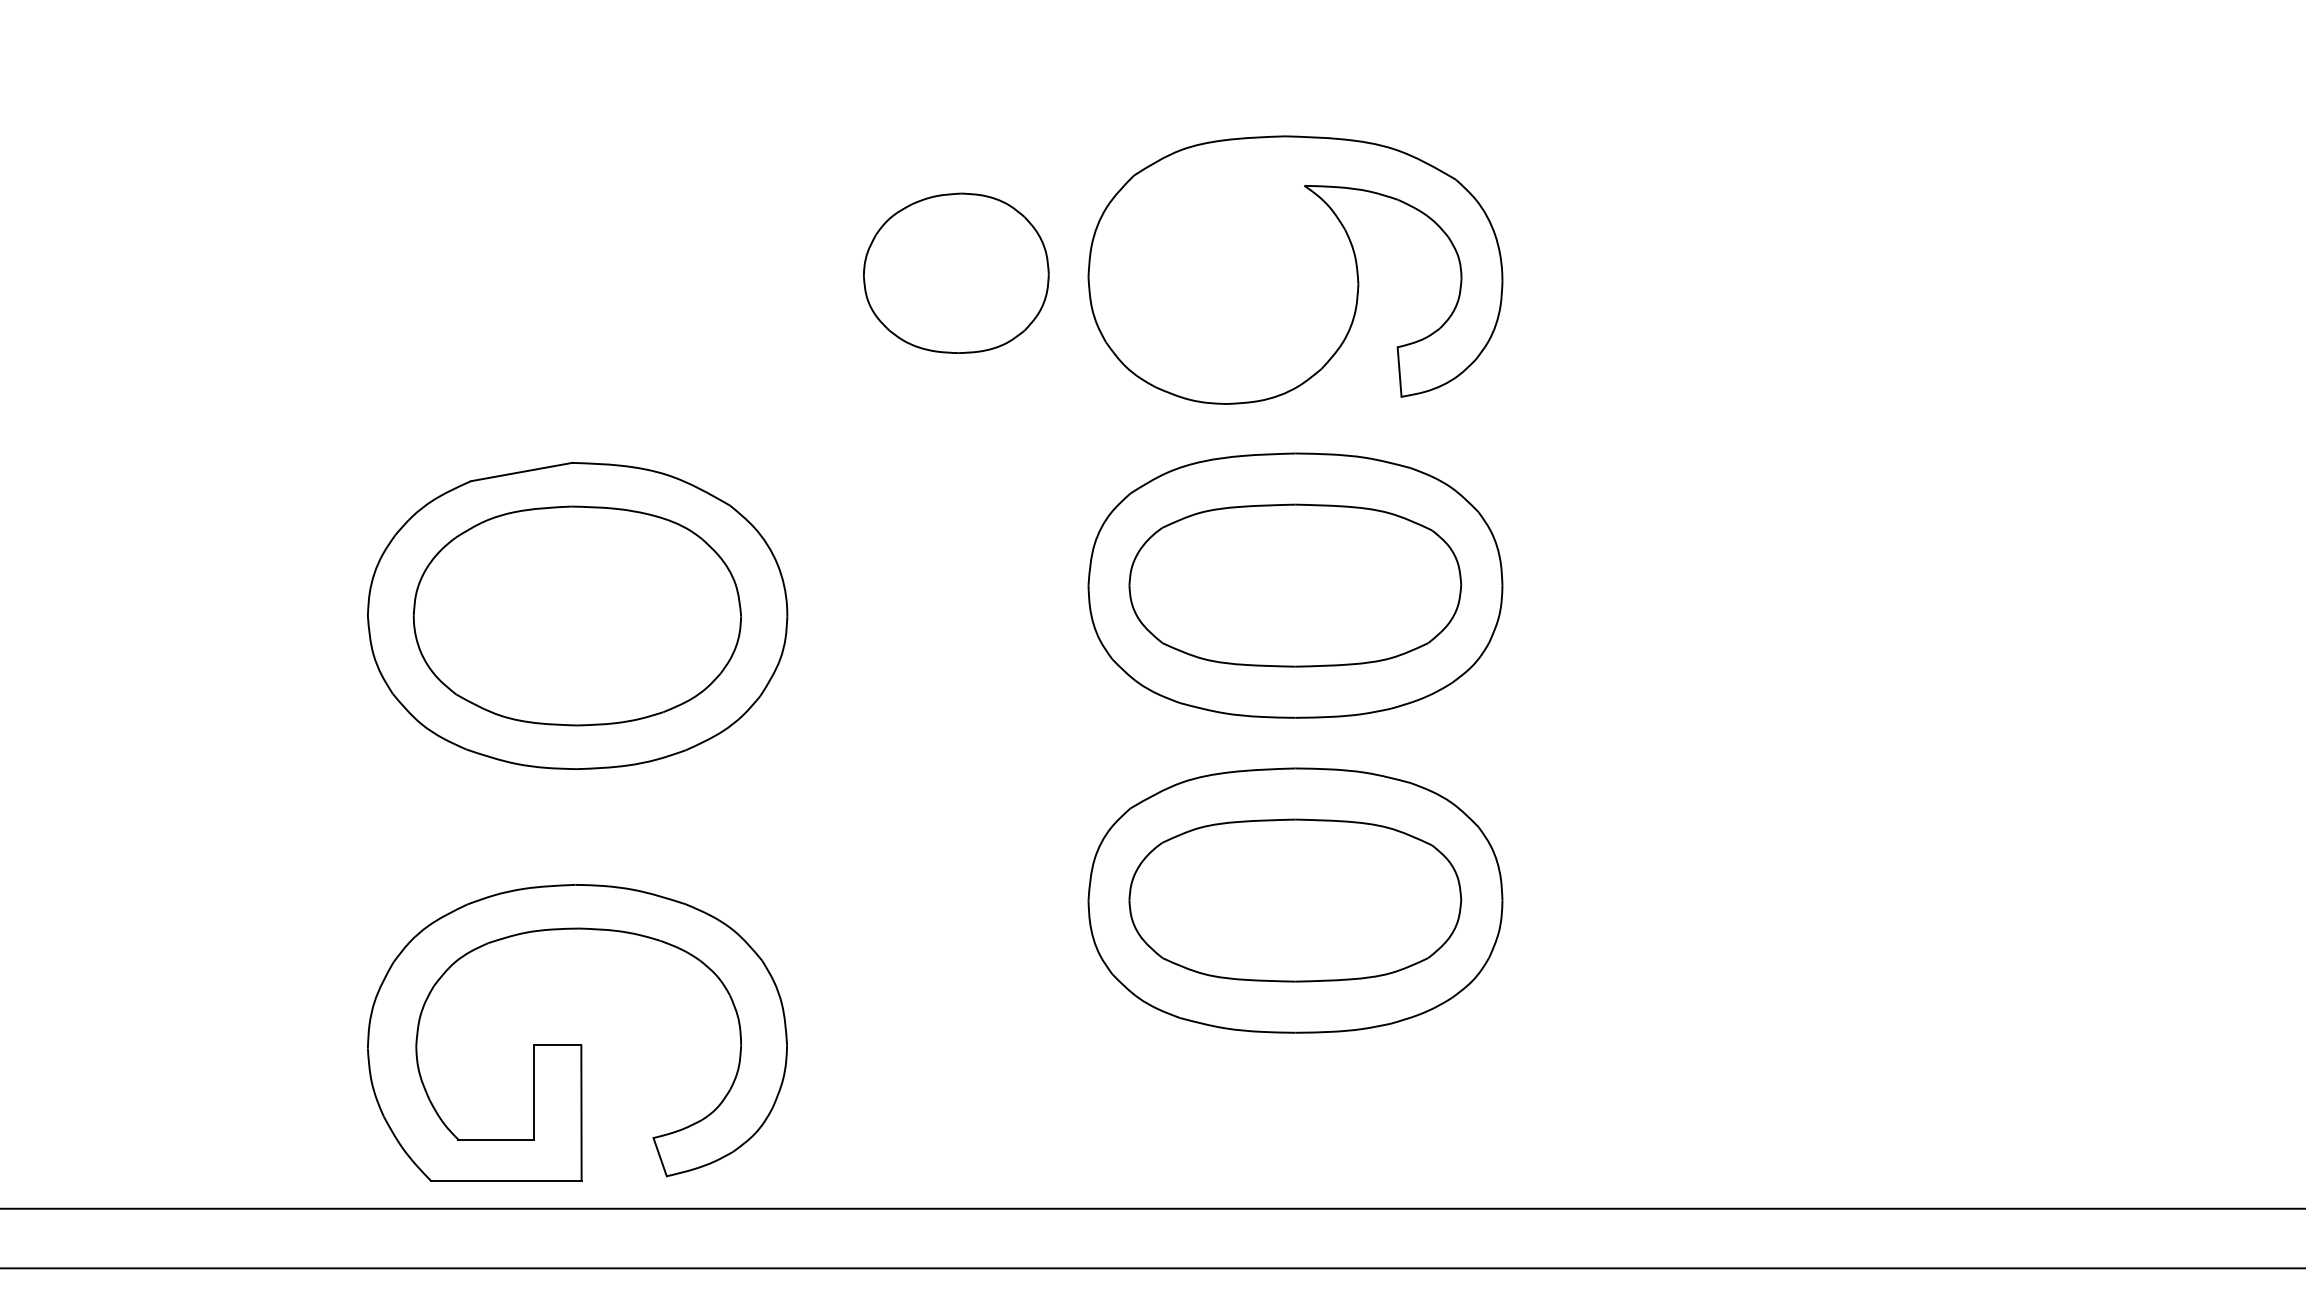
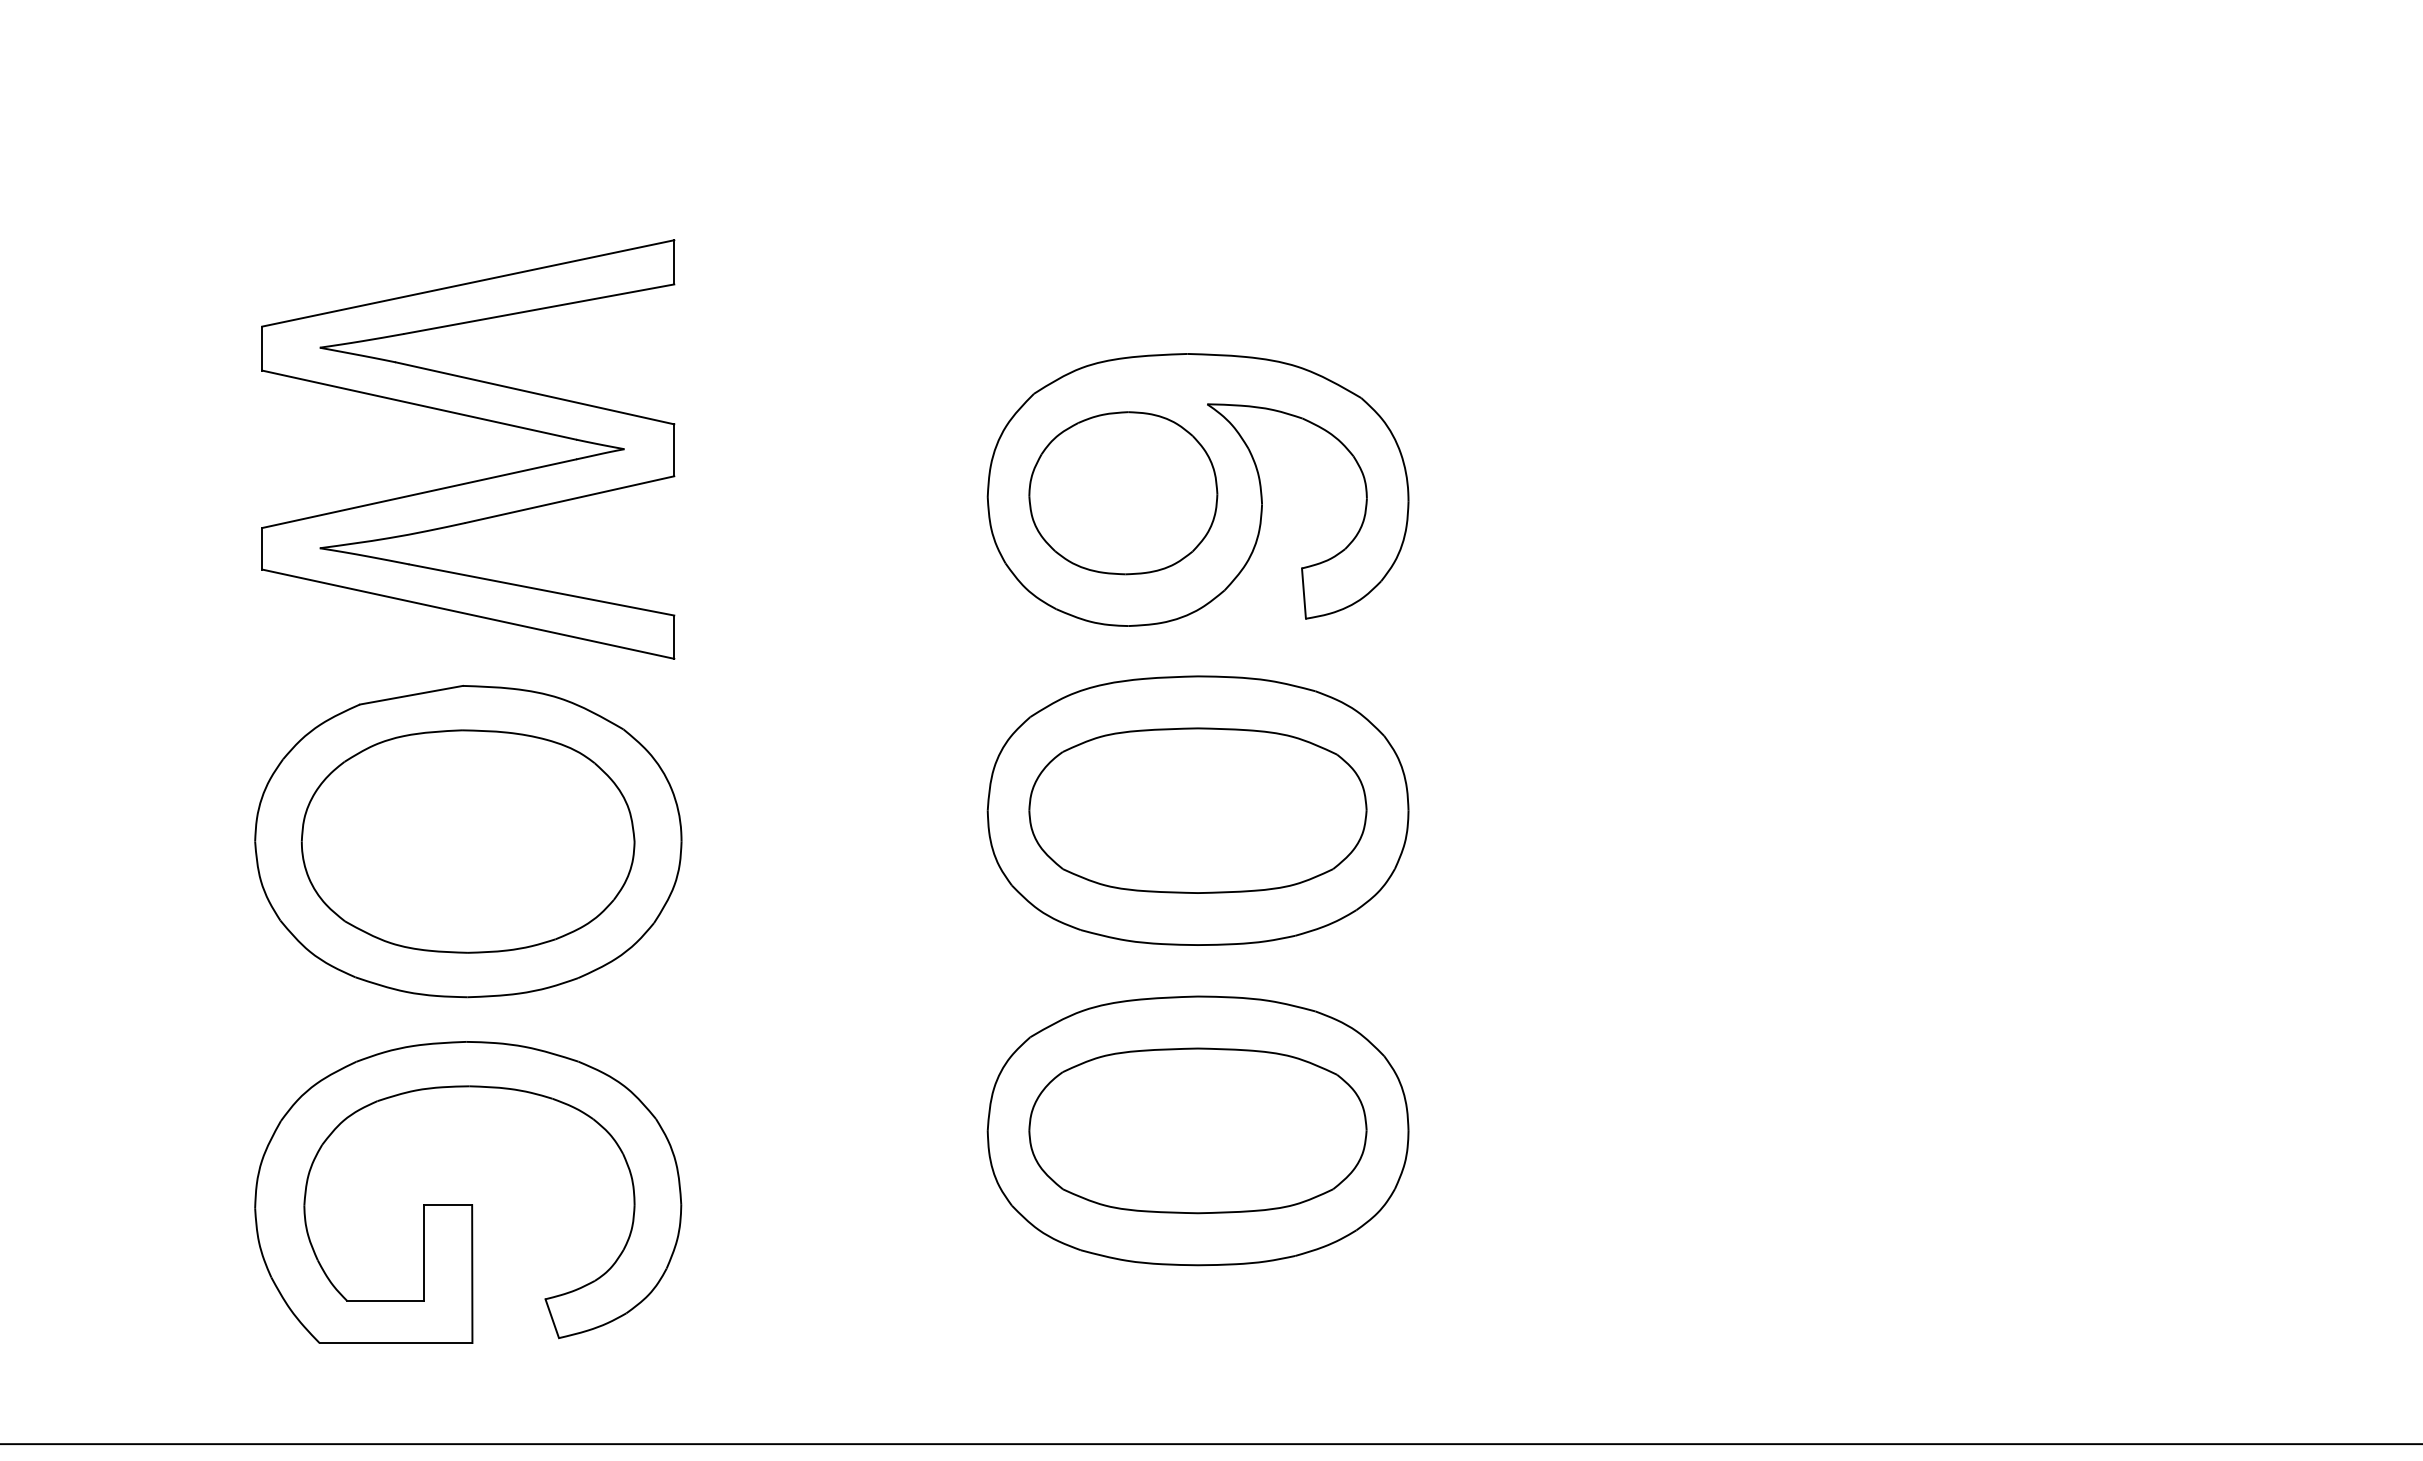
part: (582, 260) -> (473, 480), added
part: (956, 273) -> (1123, 493), moved
part: (577, 1044) -> (468, 1204), moved

